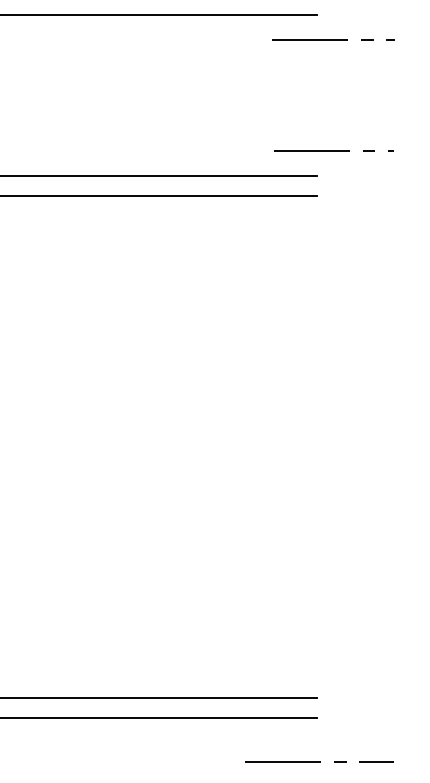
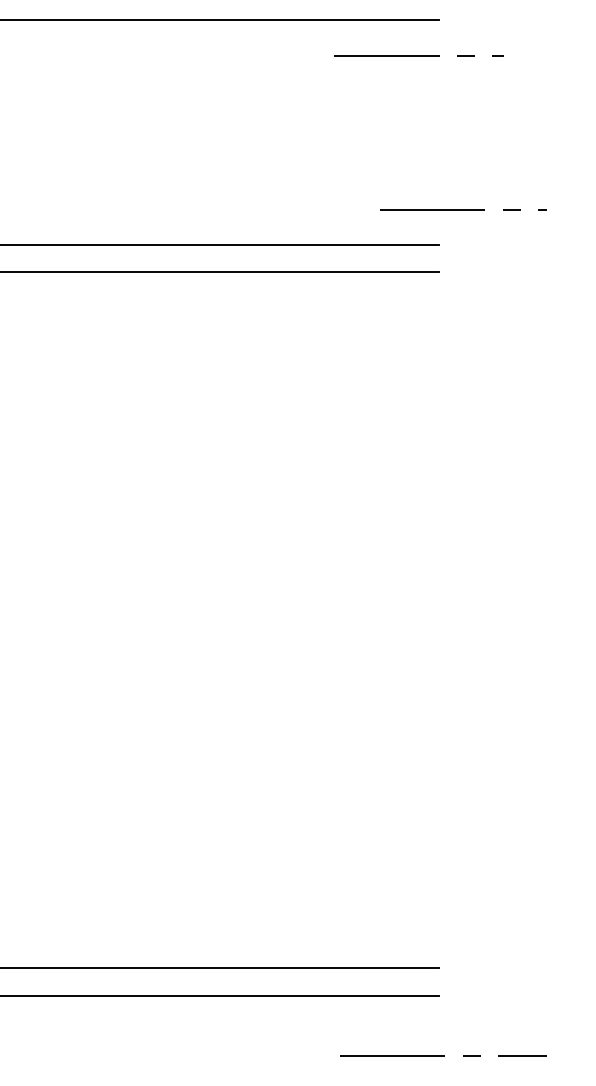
line: (332, 39) -> (418, 55), moved

